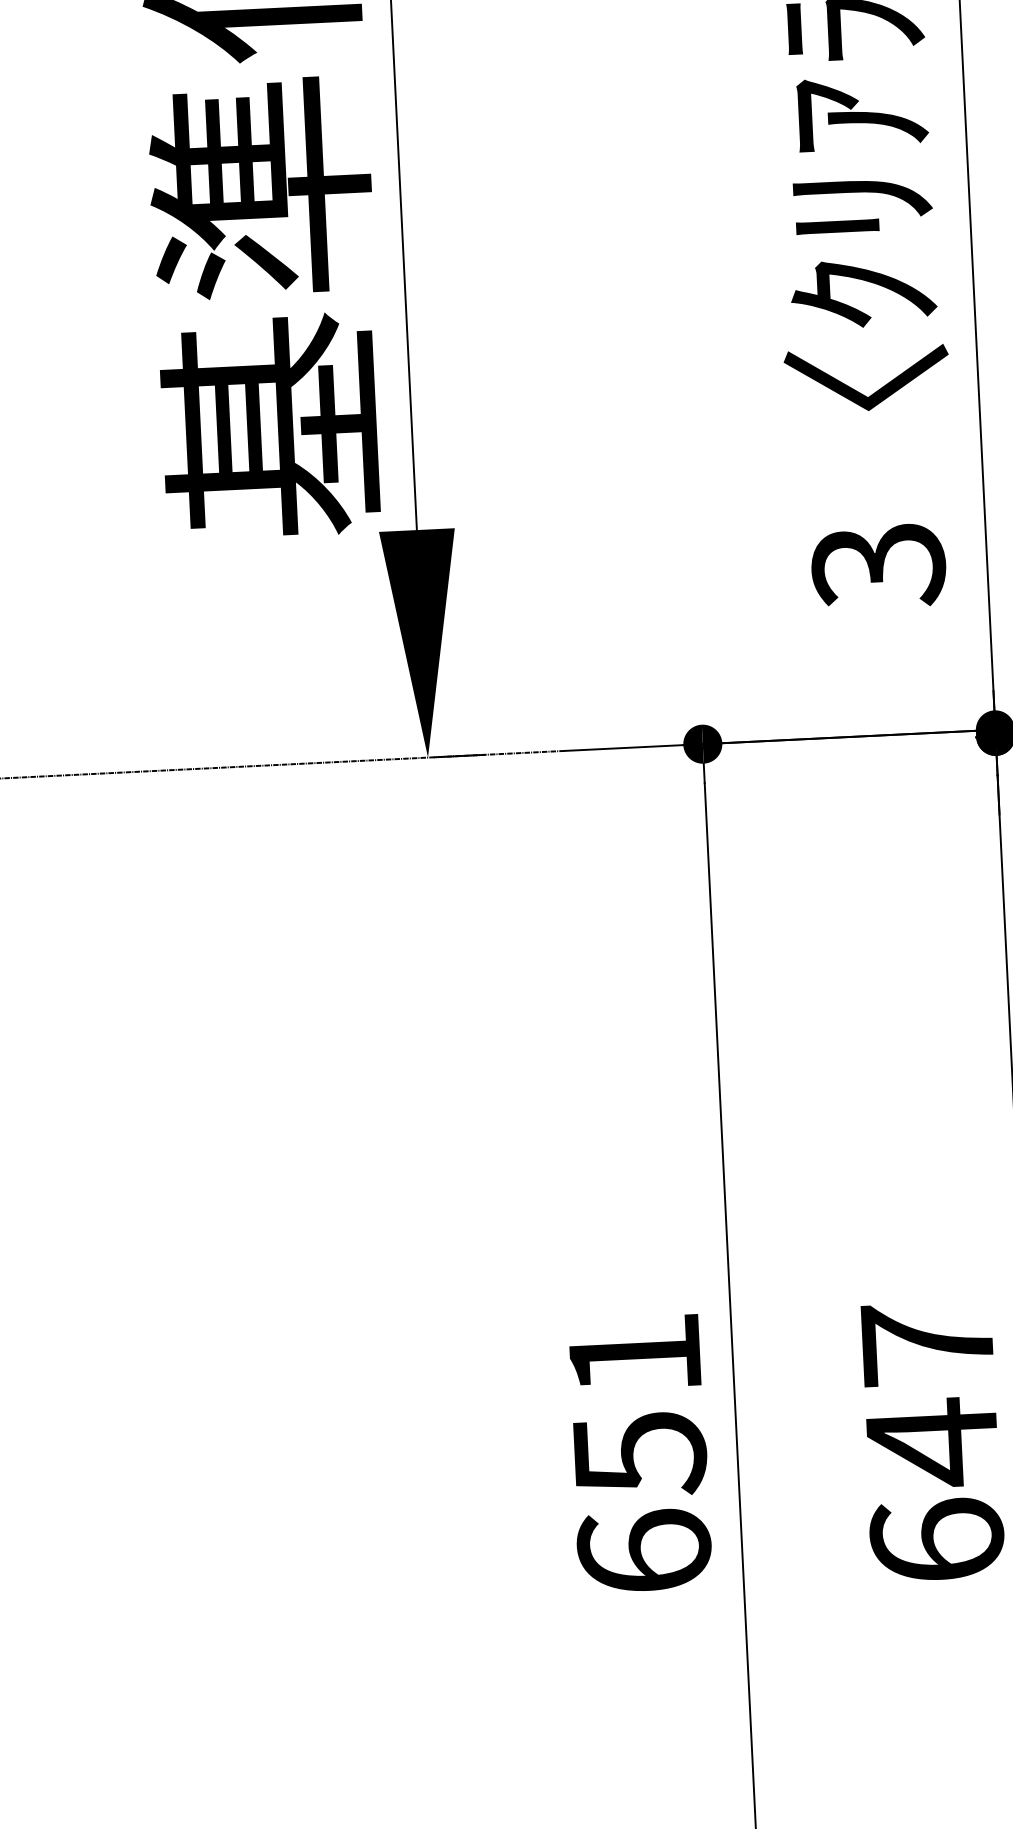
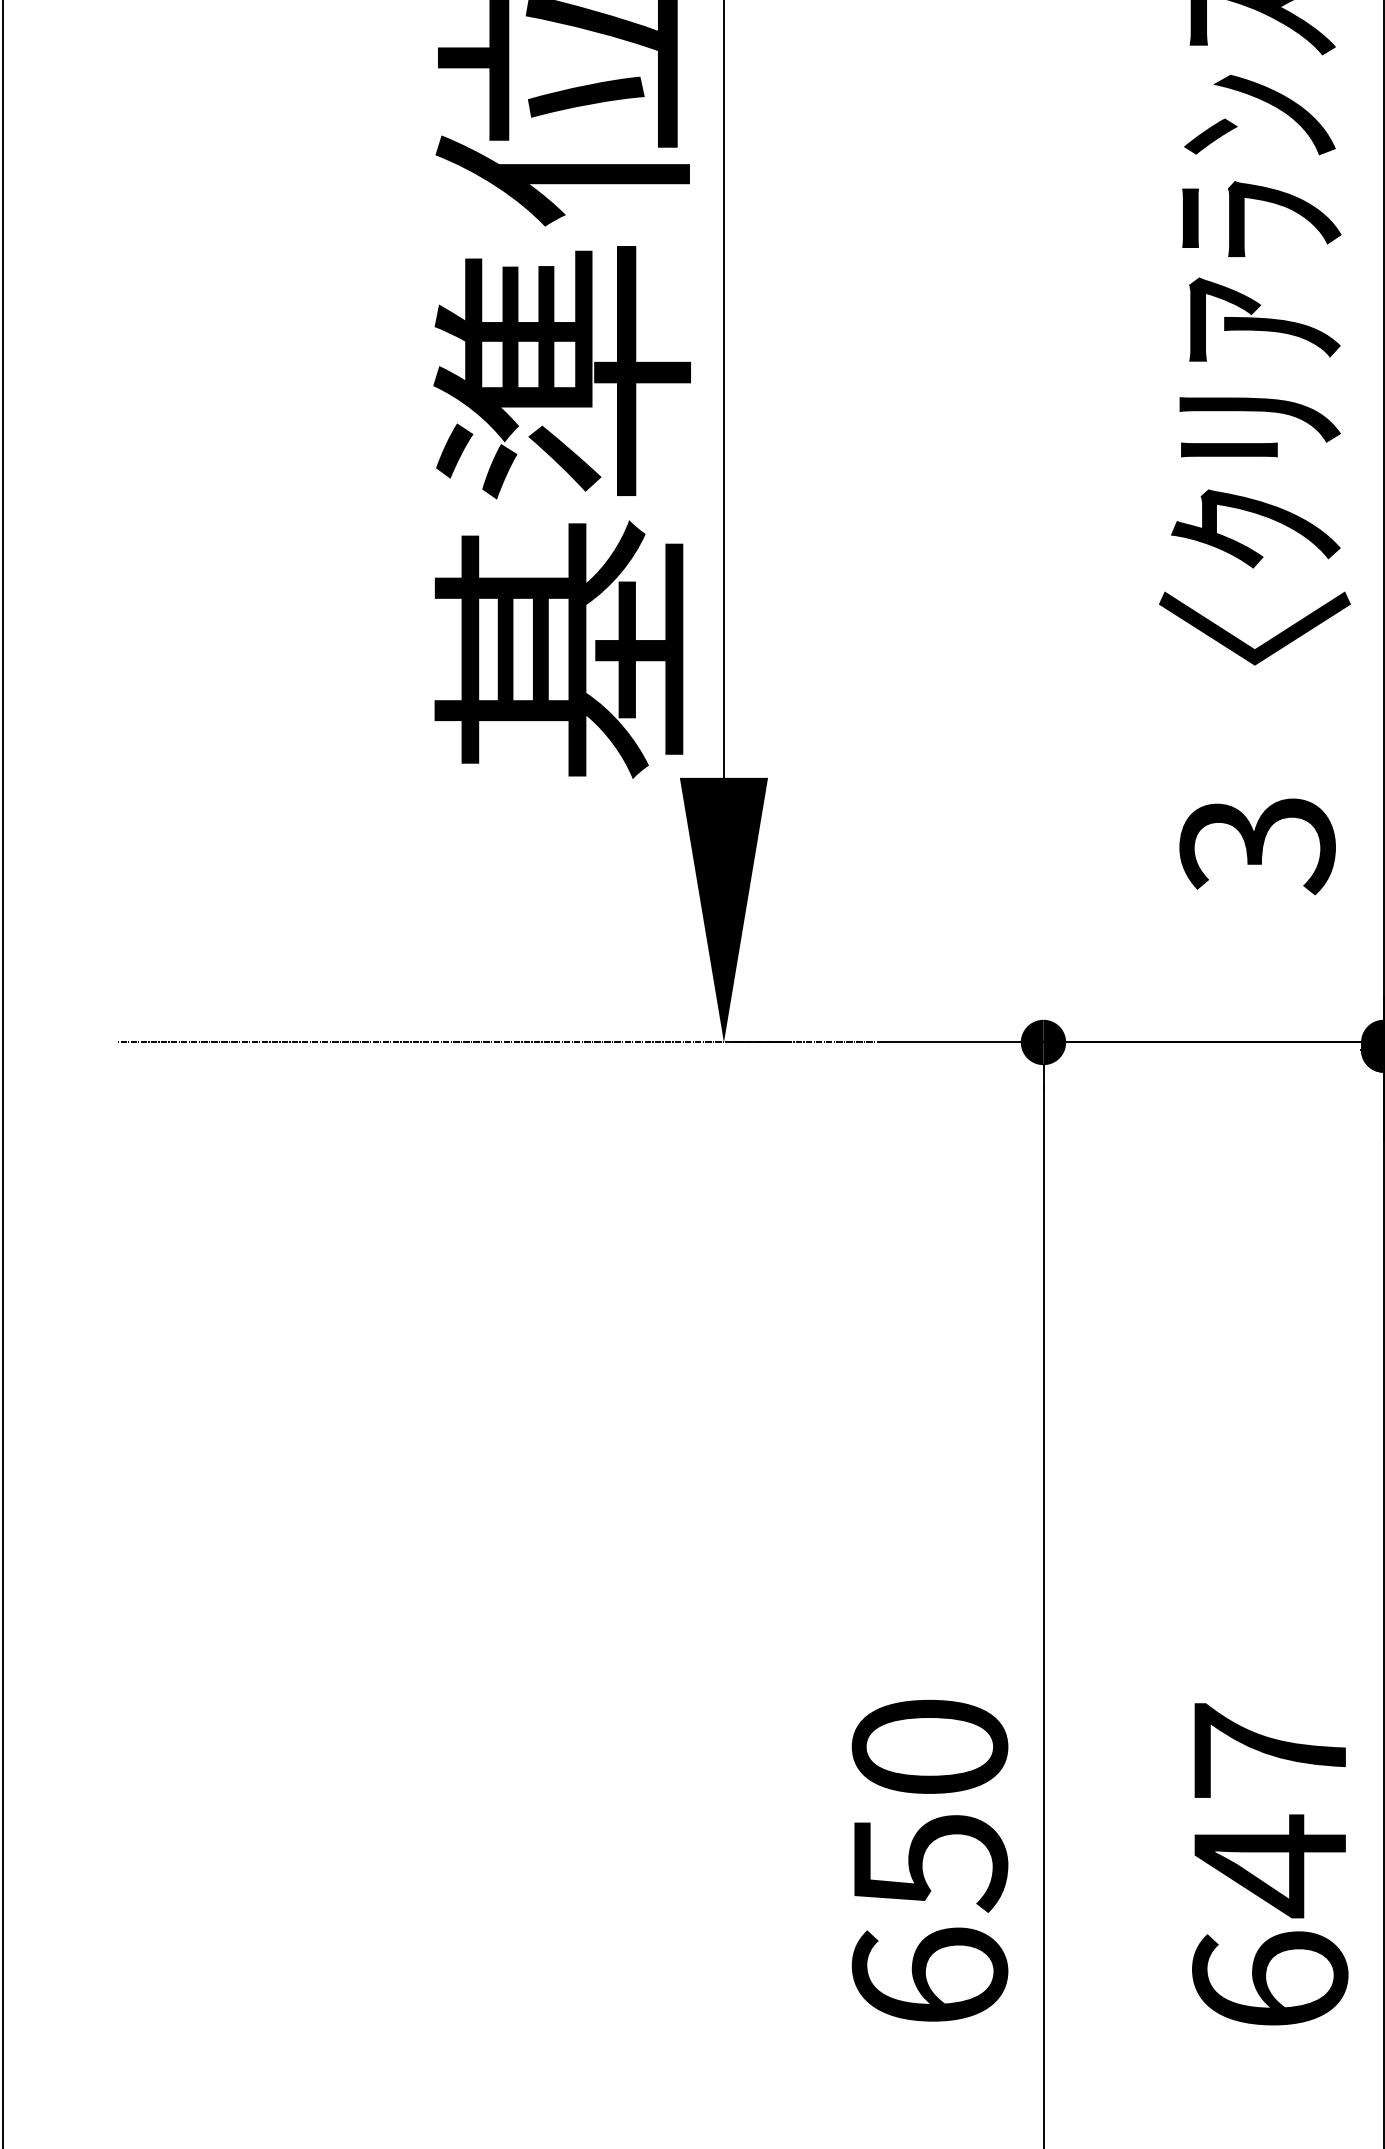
text: (634, 1354) -> (929, 1746), 651 -> 650

